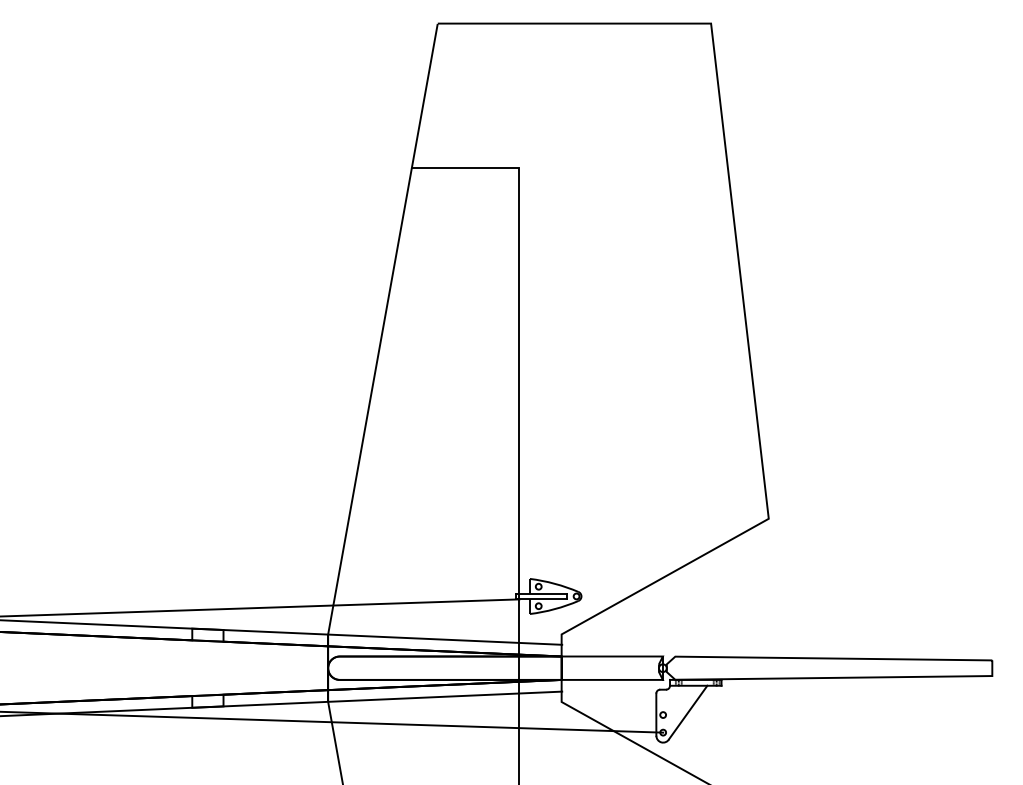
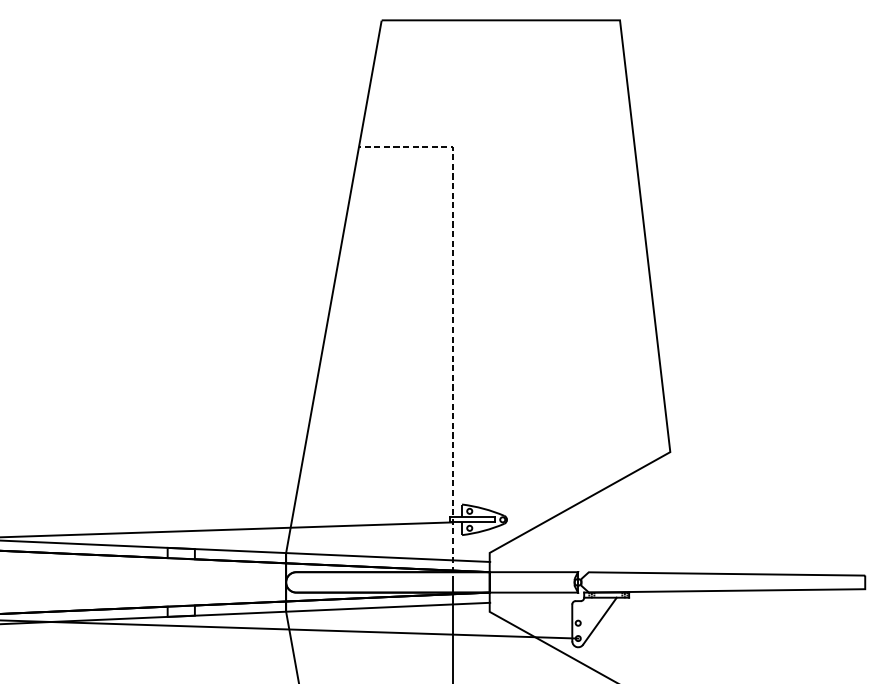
line: (519, 363) -> (452, 316), solid -> dashed

